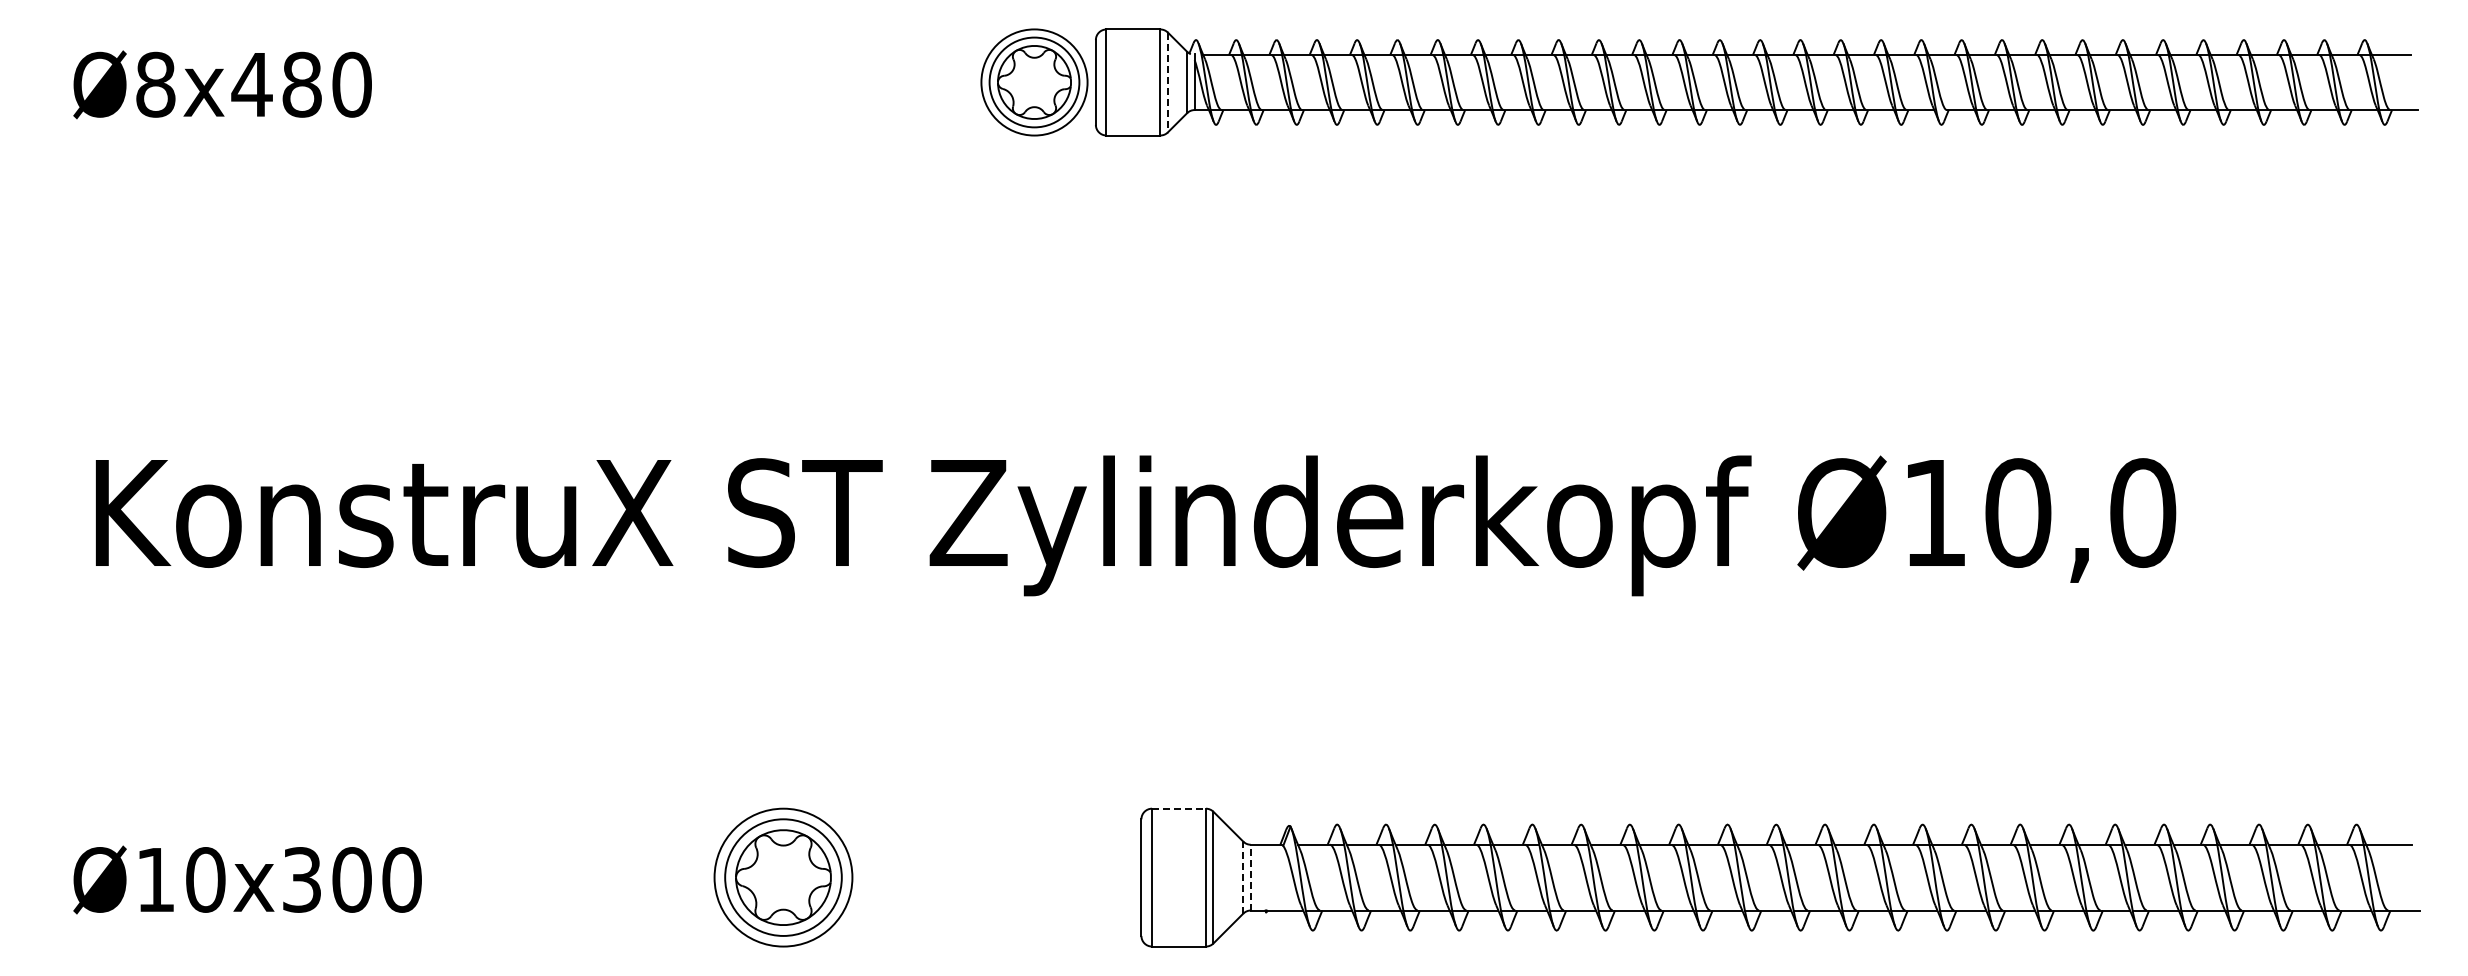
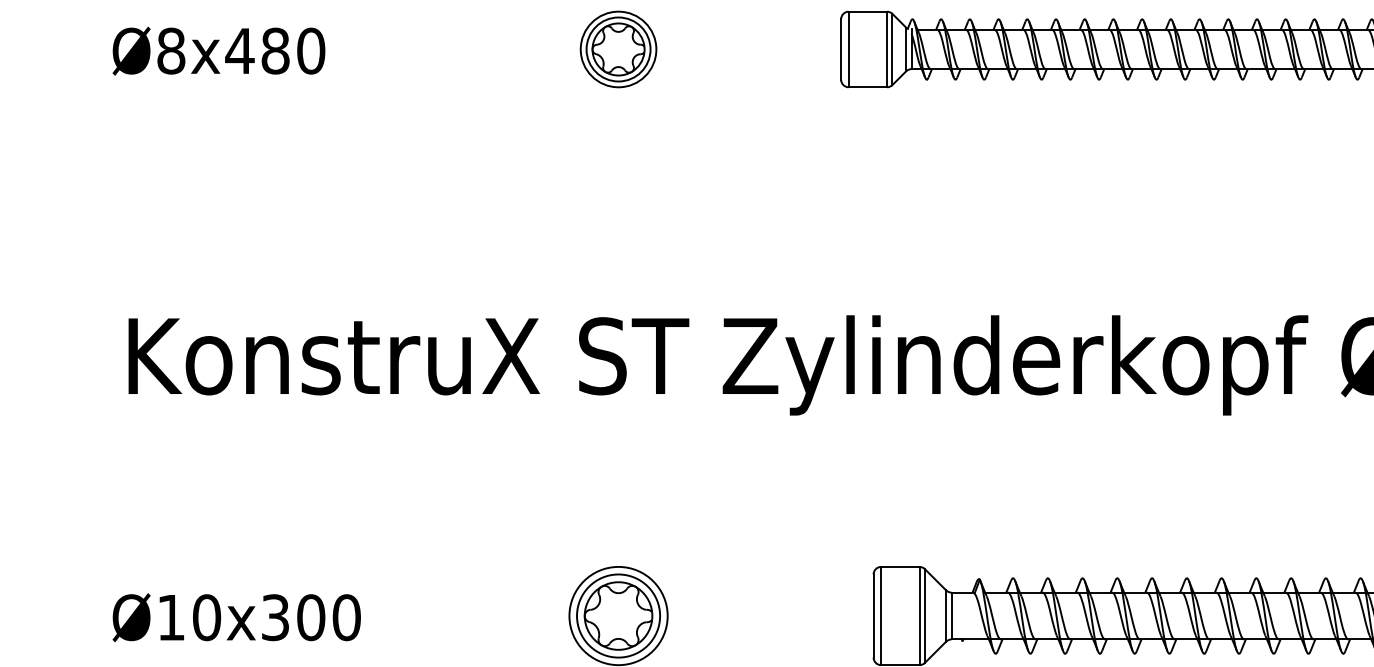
part: (1034, 82) -> (618, 49), moved
line: (1167, 82) -> (892, 49), dashed -> solid
line: (1179, 808) -> (900, 566), dashed -> solid
line: (1243, 877) -> (946, 615), dashed -> solid
line: (1250, 877) -> (951, 615), dashed -> solid

